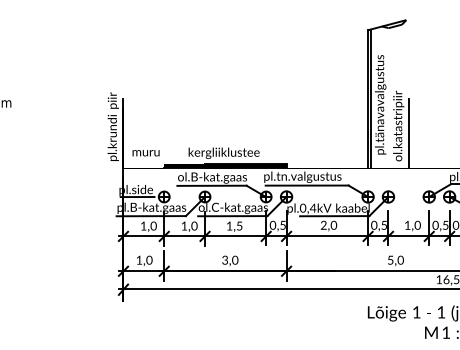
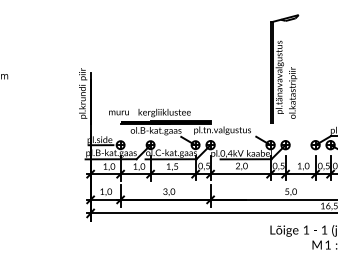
line: (408, 133) -> (300, 98), removed
text: (145, 153) -> (118, 113), moved
line: (211, 185) -> (155, 136), removed
line: (306, 185) -> (225, 136), removed

